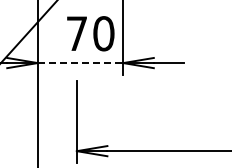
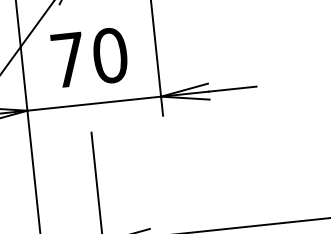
text: (90, 33) -> (89, 57), moved
line: (80, 63) -> (94, 104), dashed -> solid

